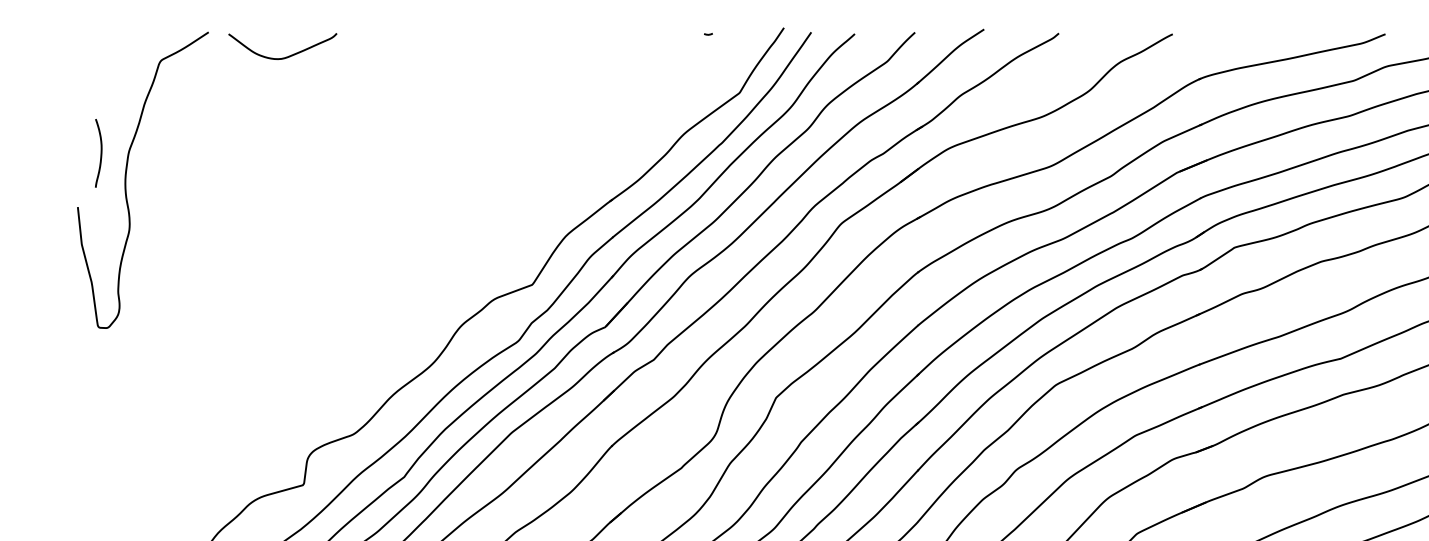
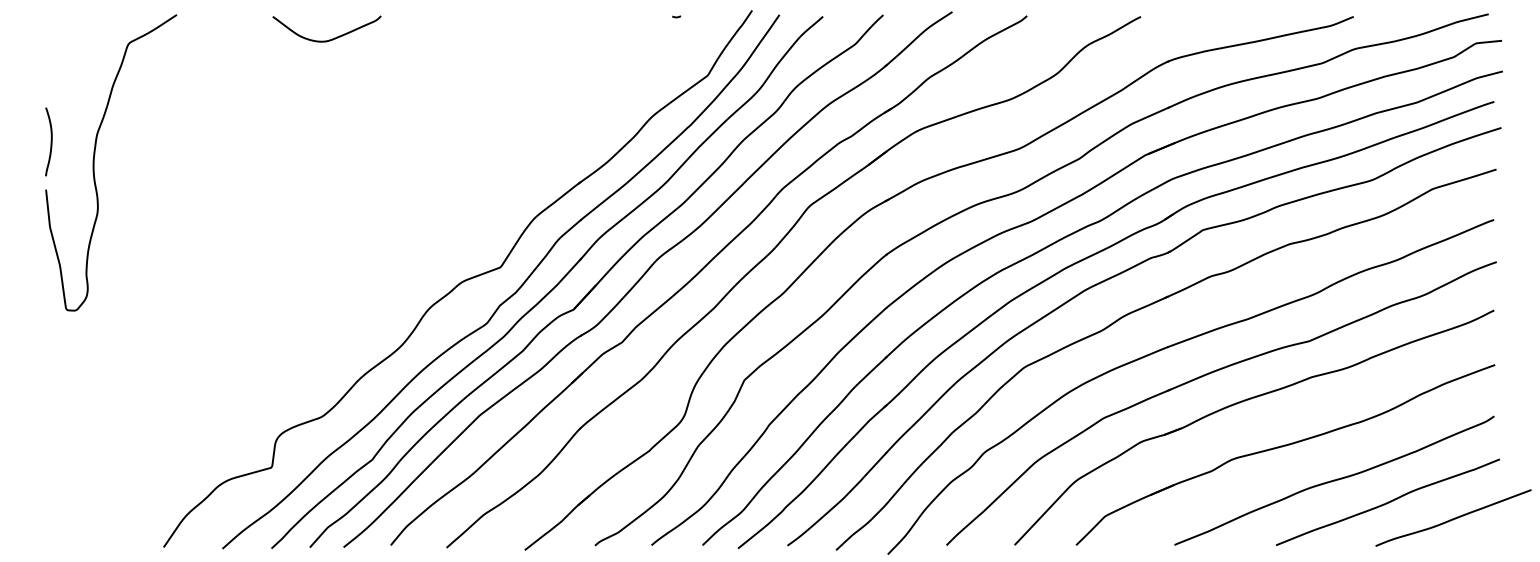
curve: (285, 56) -> (329, 39), moved
curve: (100, 152) -> (50, 141), moved

